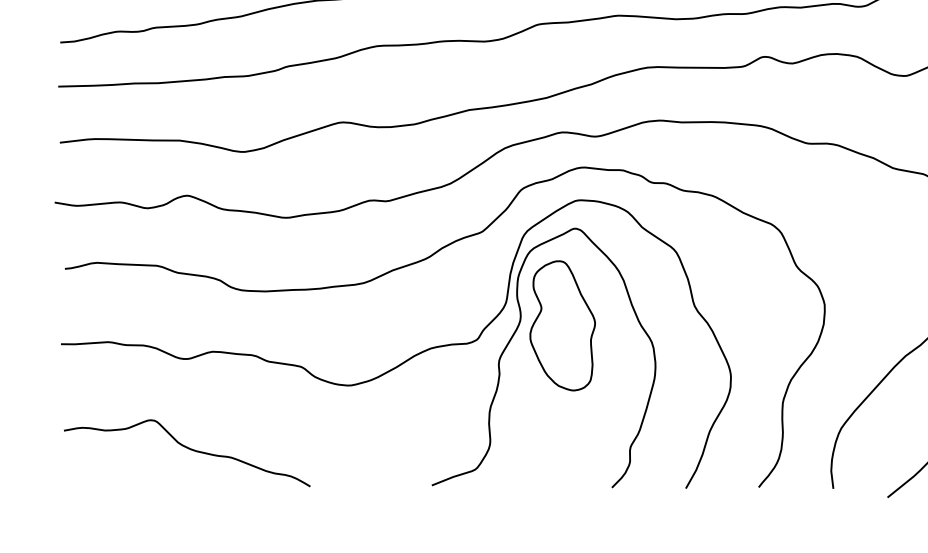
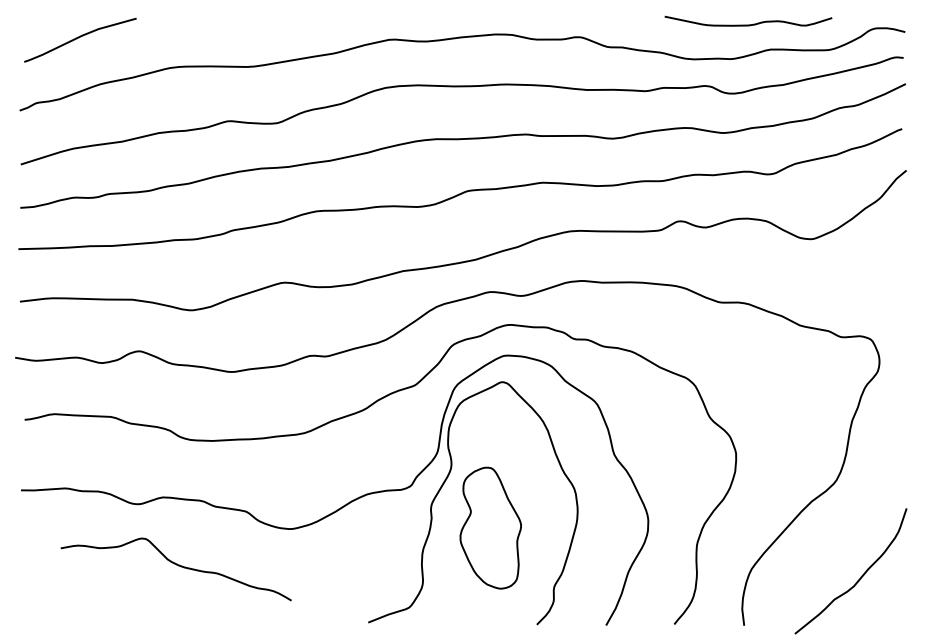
part: (562, 325) -> (490, 527), moved
curve: (187, 449) -> (176, 565), moved

